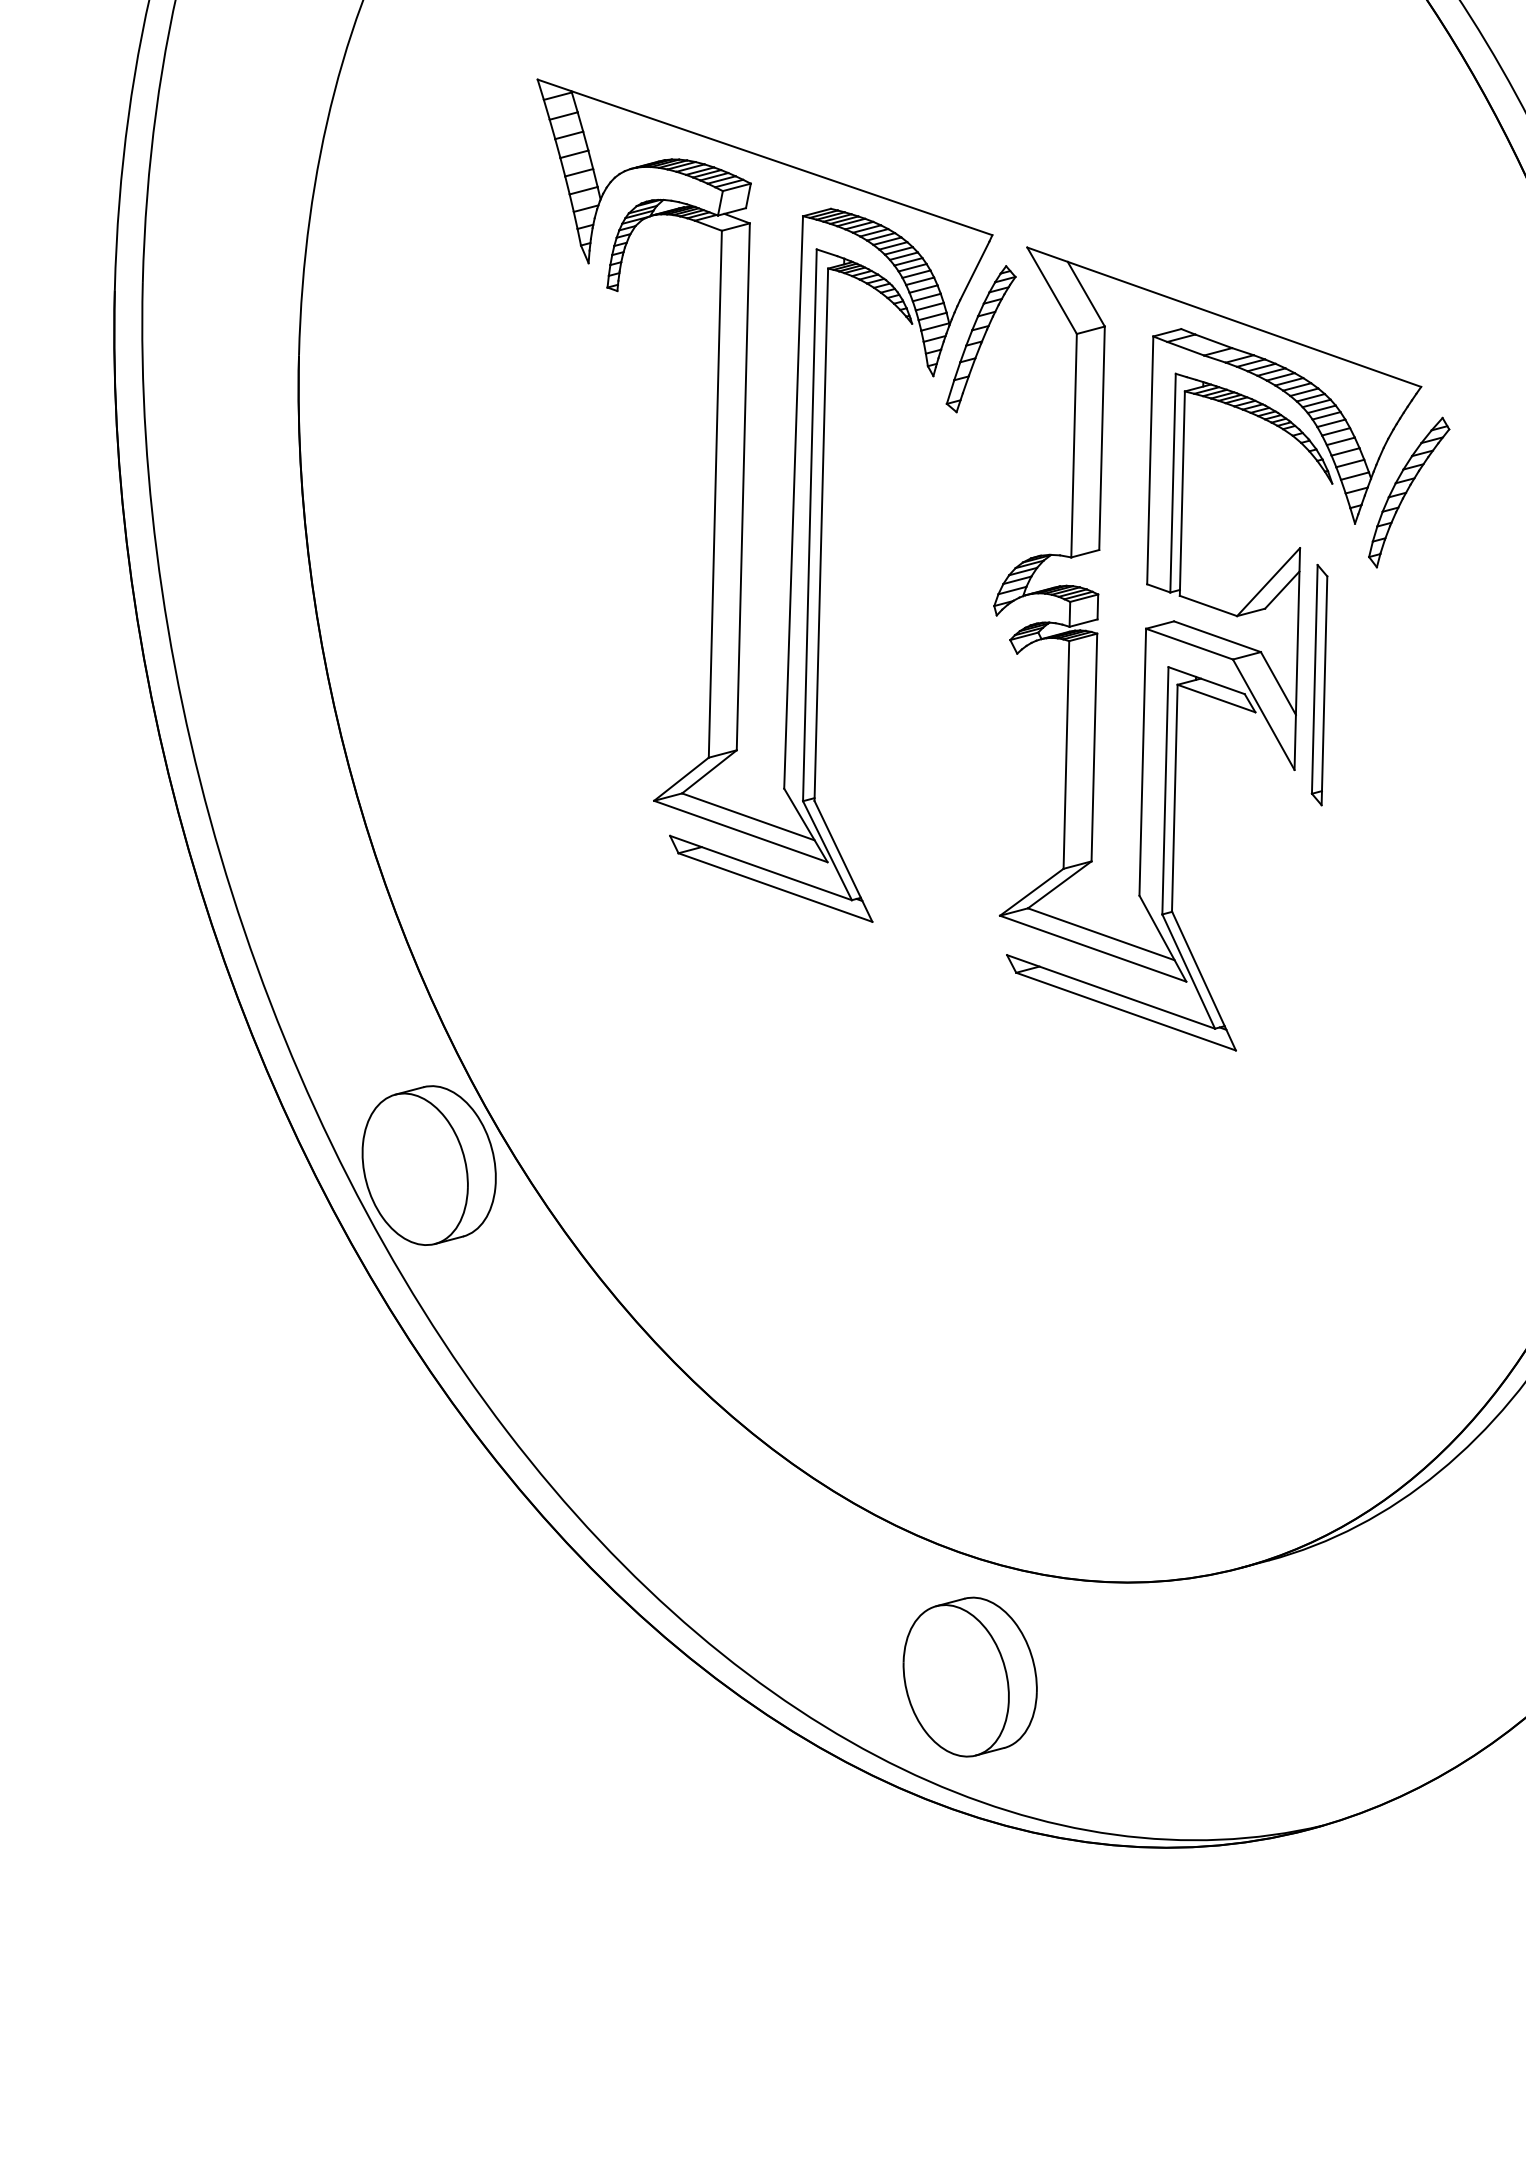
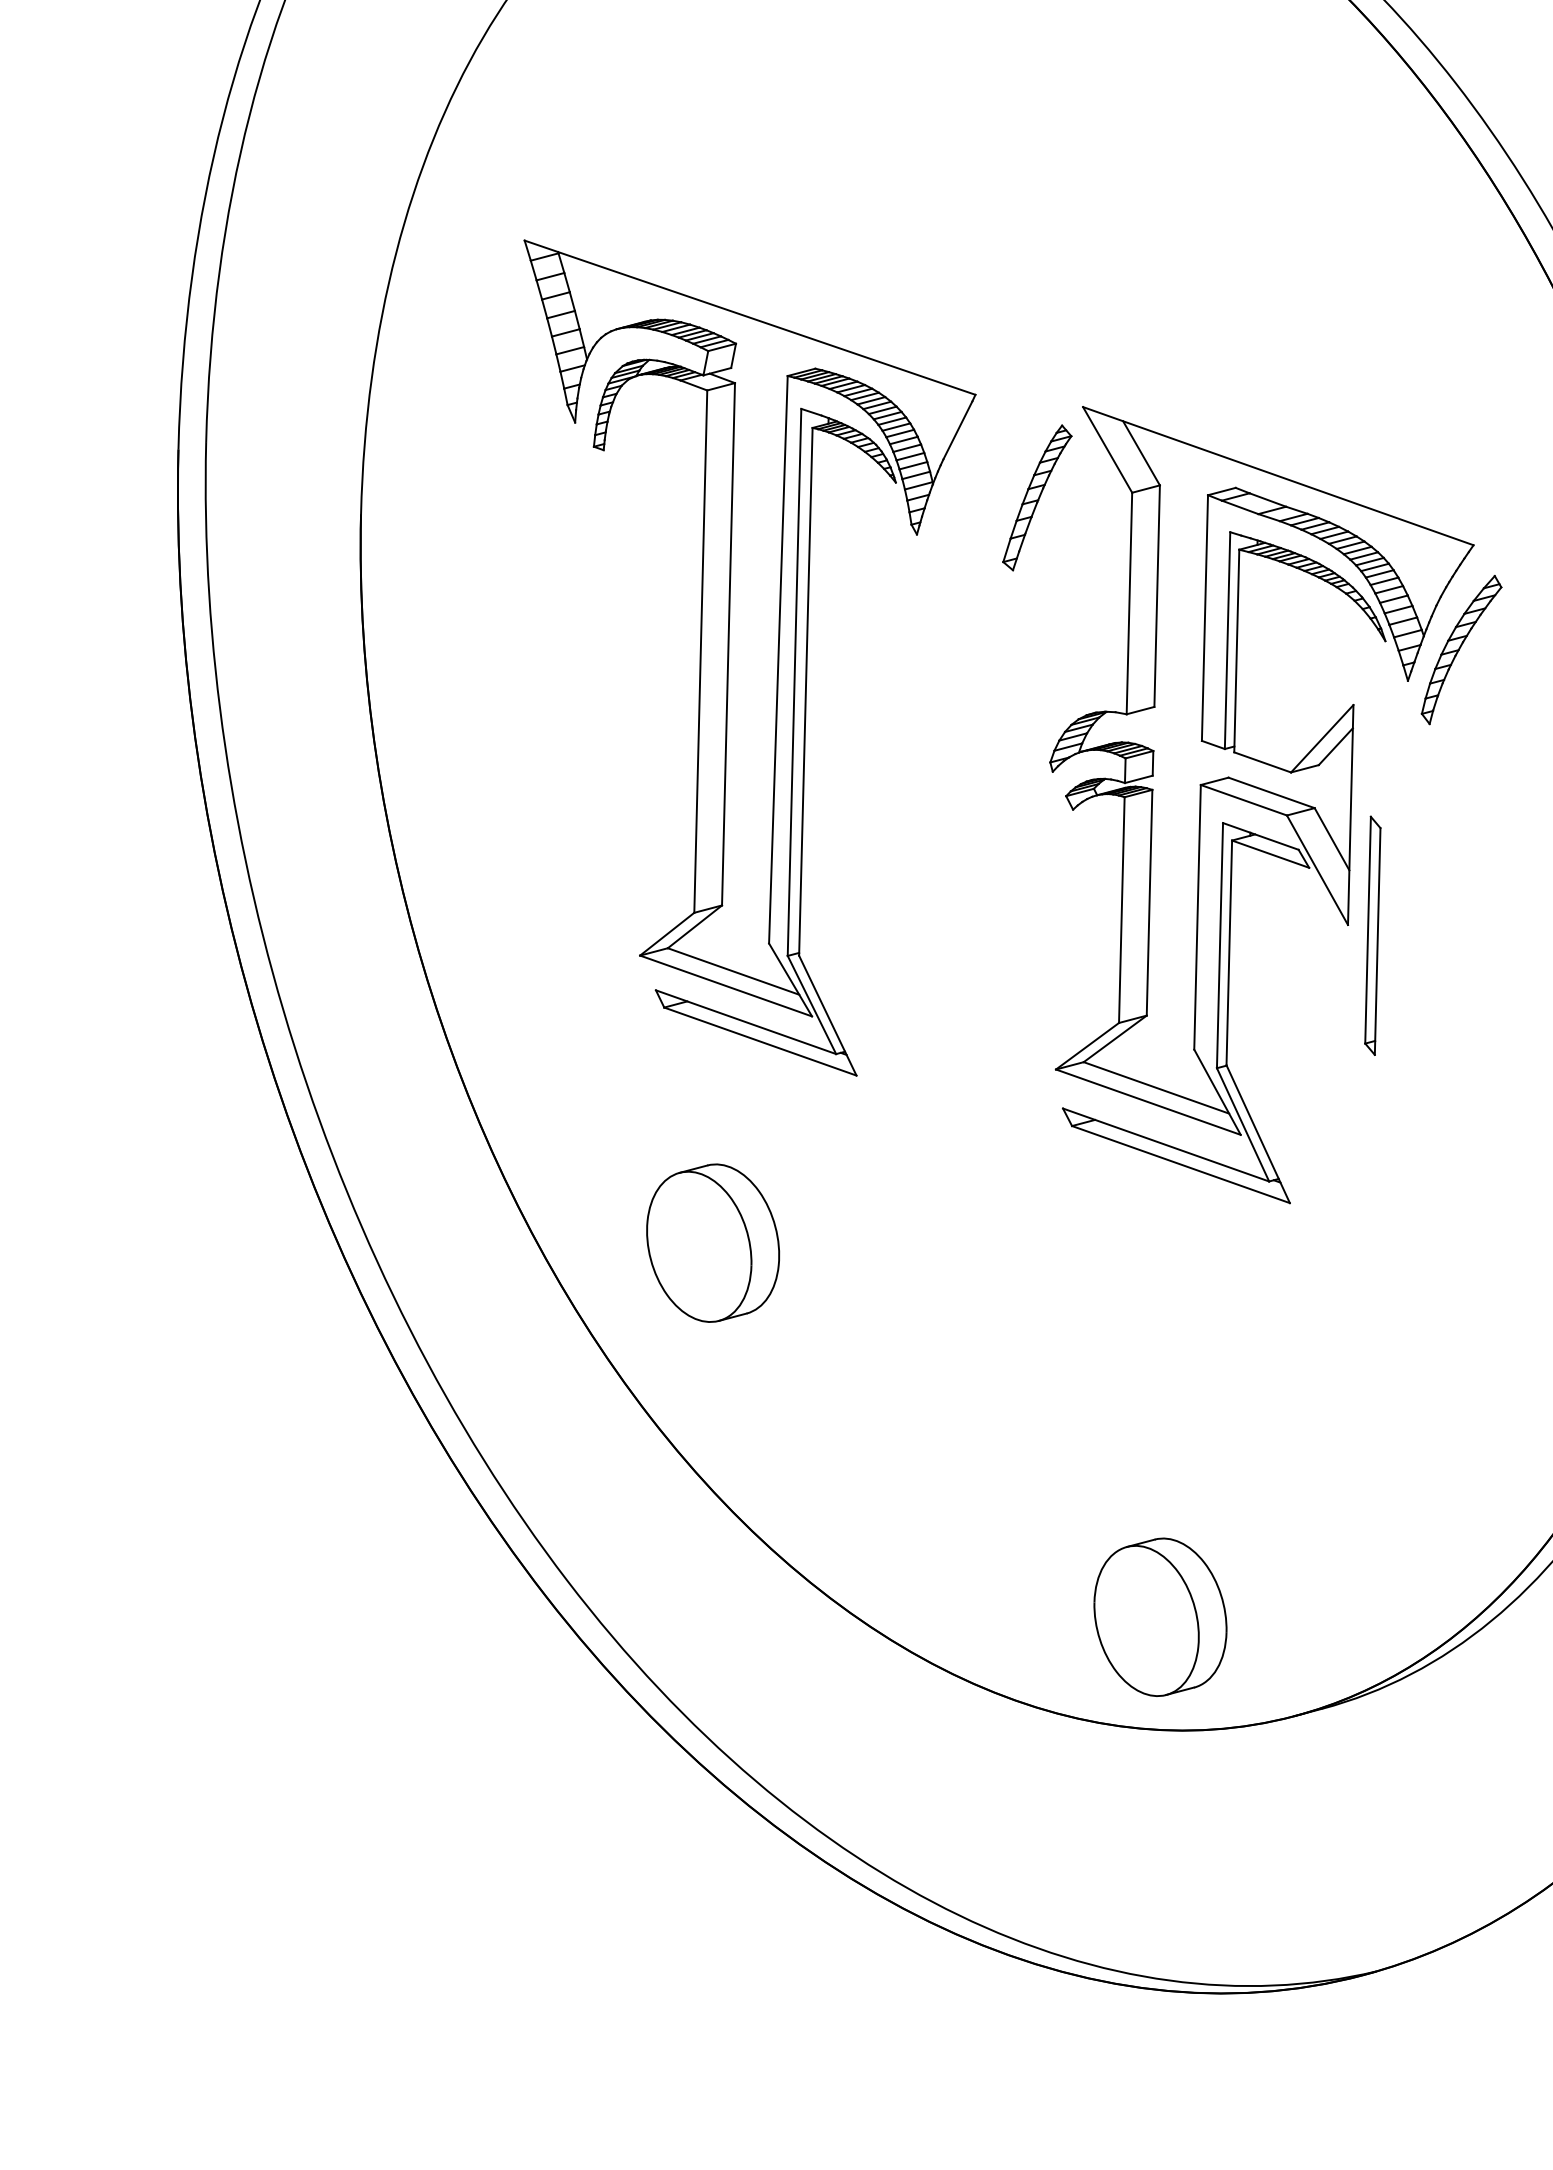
part: (764, 500) -> (749, 657), moved
part: (1319, 684) -> (1372, 935), moved
part: (429, 1164) -> (713, 1242), moved
part: (970, 1676) -> (1160, 1616), moved

